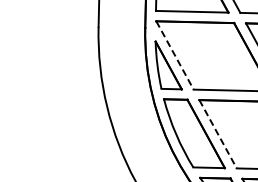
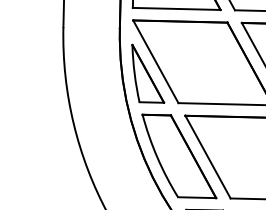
line: (175, 55) -> (156, 61), dashed -> solid
line: (218, 134) -> (208, 157), dashed -> solid

